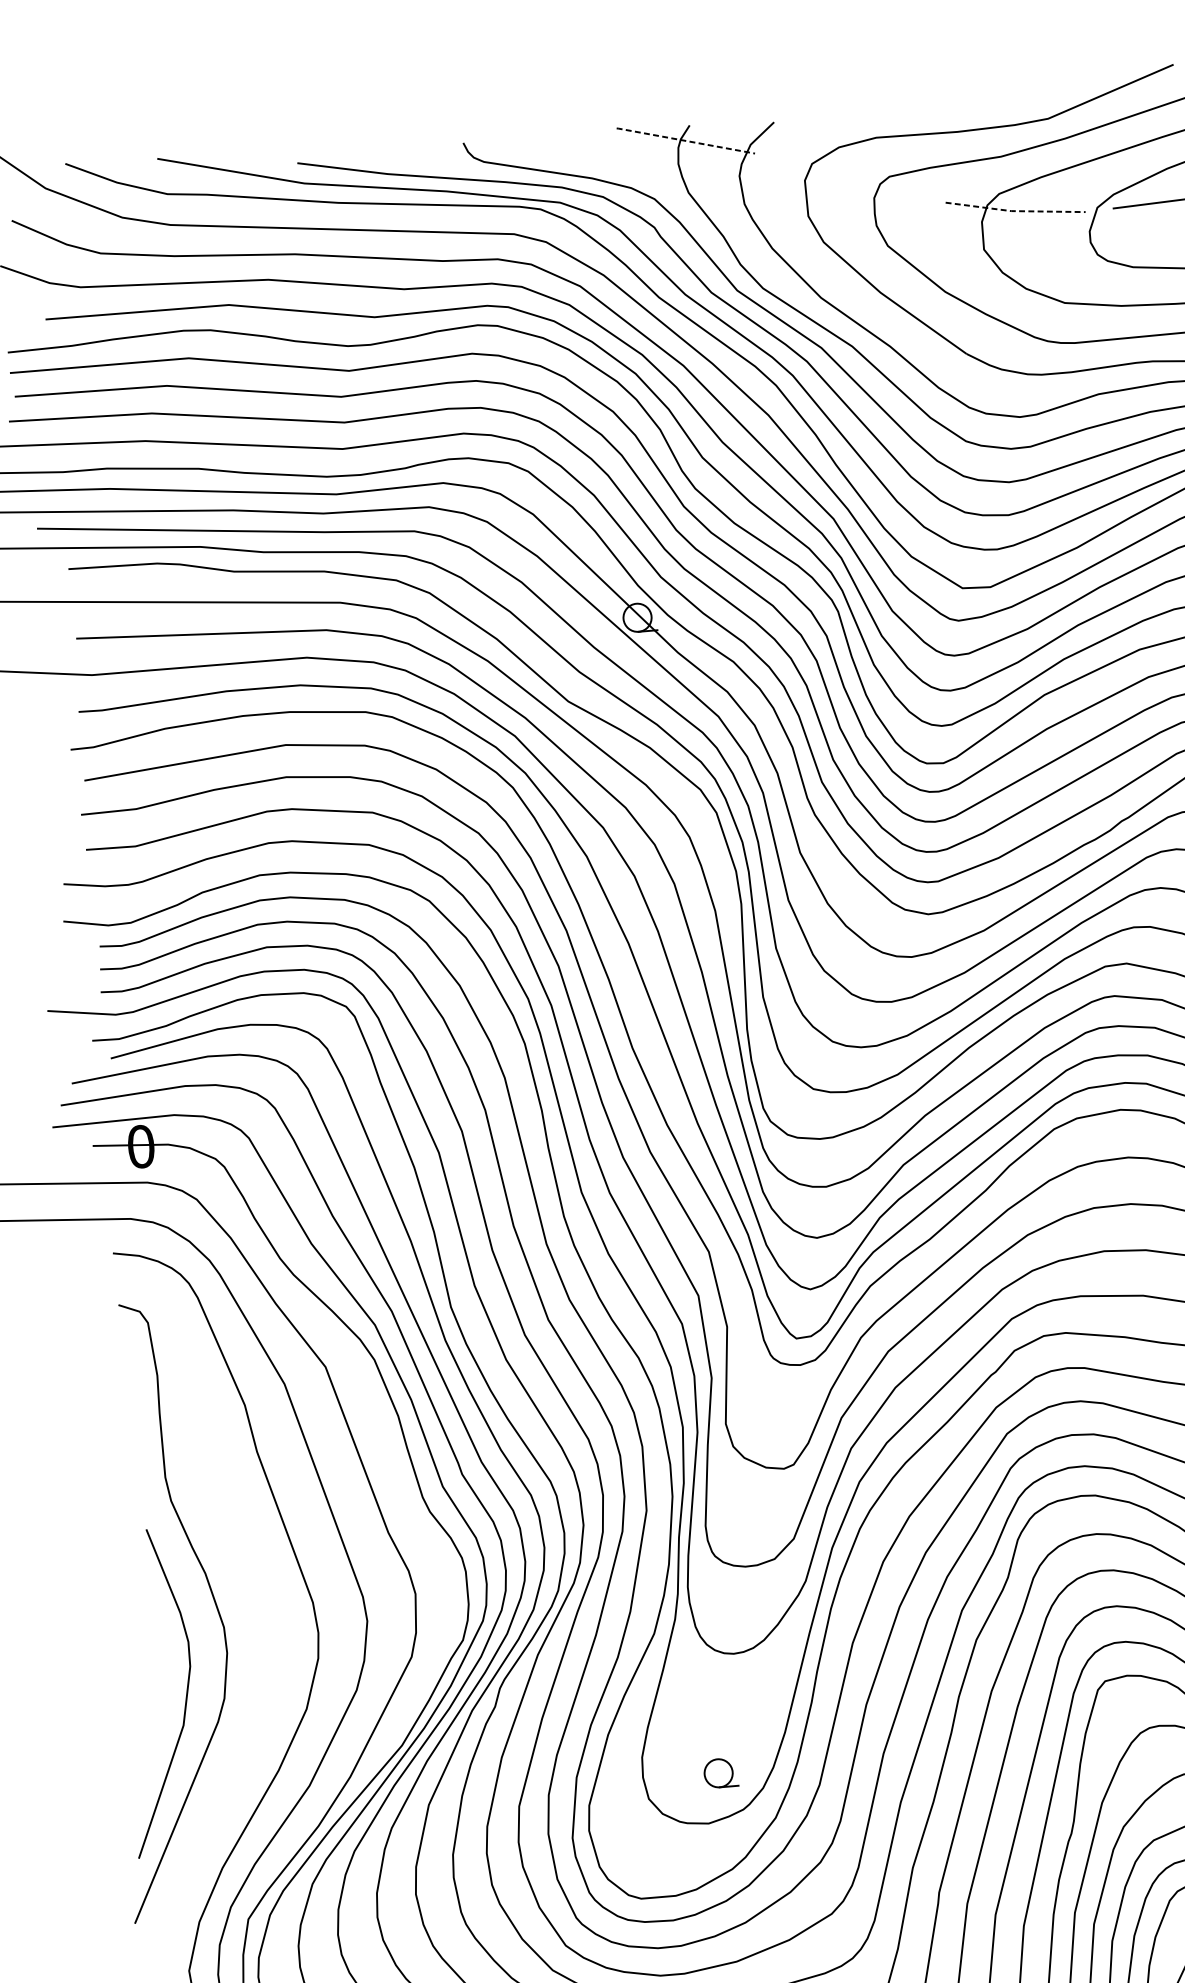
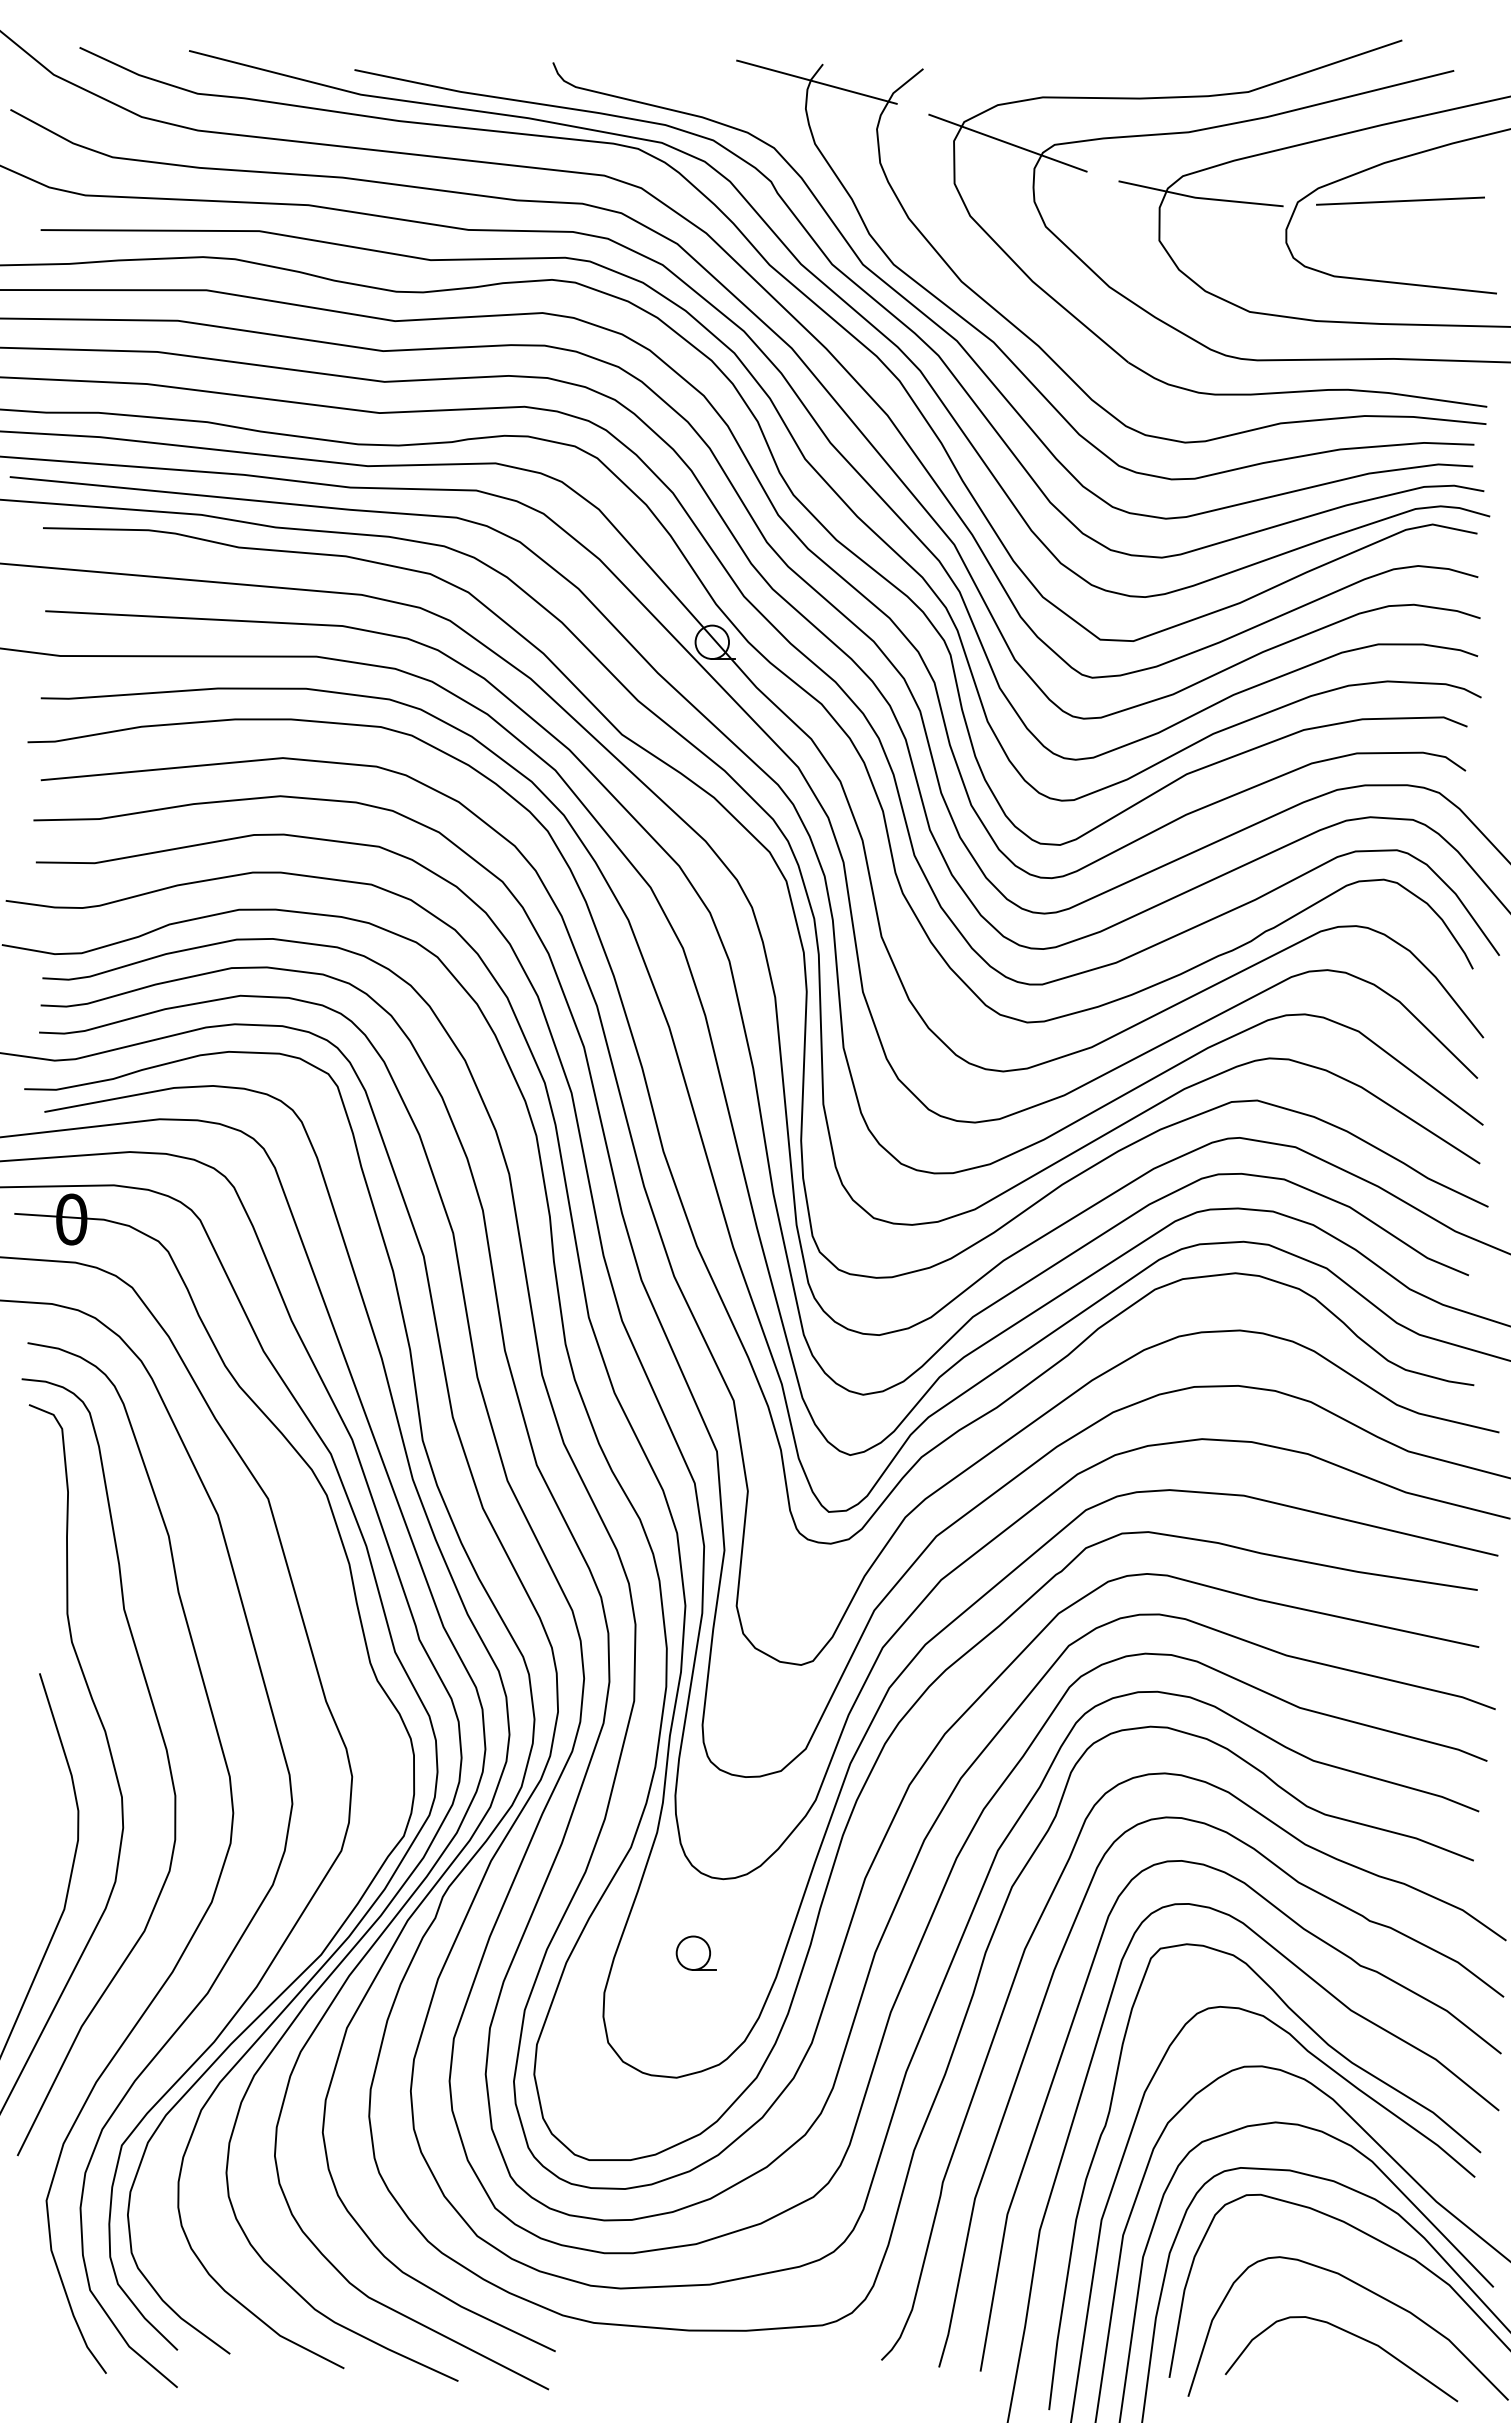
line: (685, 141) -> (816, 82), dashed -> solid
line: (849, 178) -> (1007, 142), added
line: (1015, 211) -> (1200, 198), dashed -> solid
curve: (258, 1589) -> (166, 1755), added
part: (720, 1772) -> (695, 1952), moved

